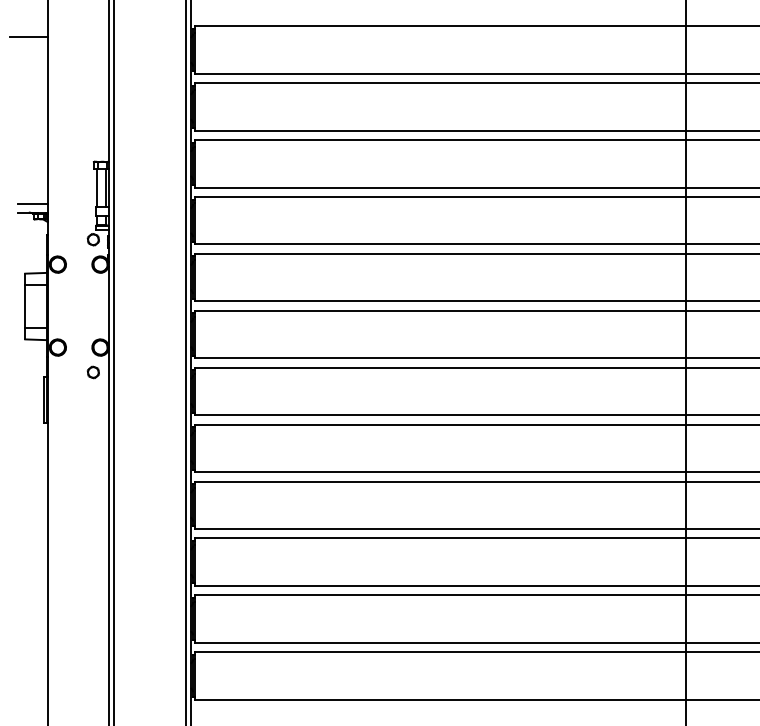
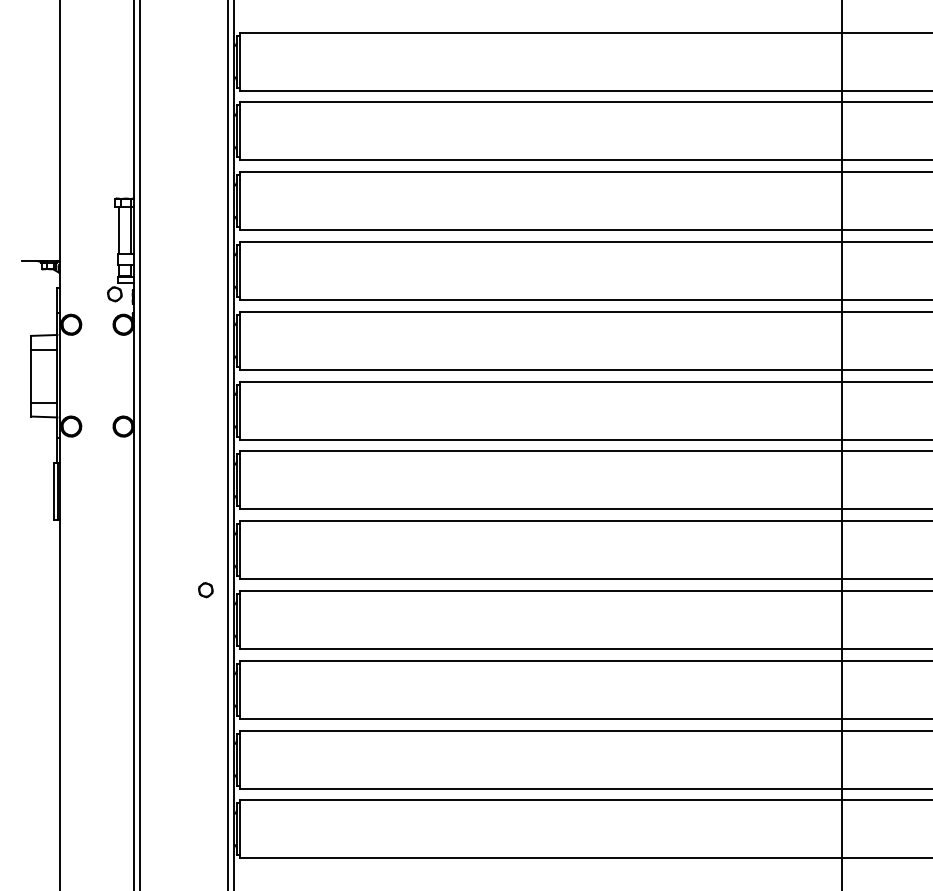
line: (29, 37) -> (36, 45), removed
line: (32, 204) -> (40, 250), removed
part: (93, 372) -> (205, 590), moved

